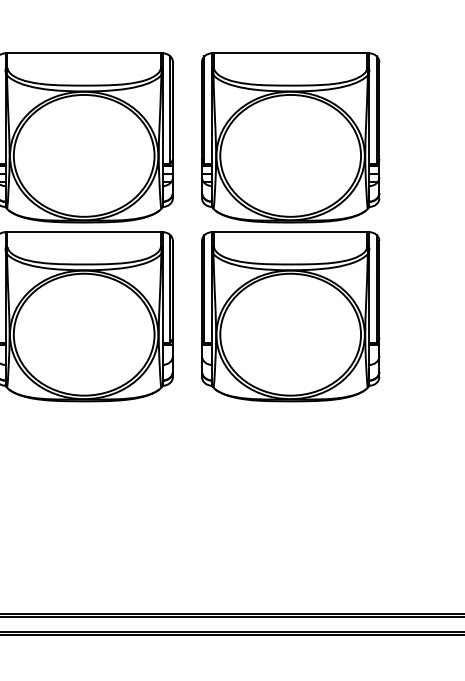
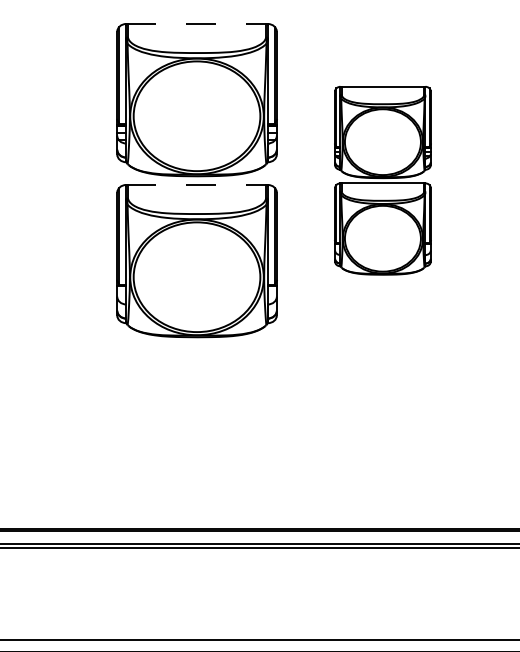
line: (84, 53) -> (197, 24), solid -> dashed
part: (290, 227) -> (382, 180), size x0.6
line: (84, 231) -> (197, 184), solid -> dashed

